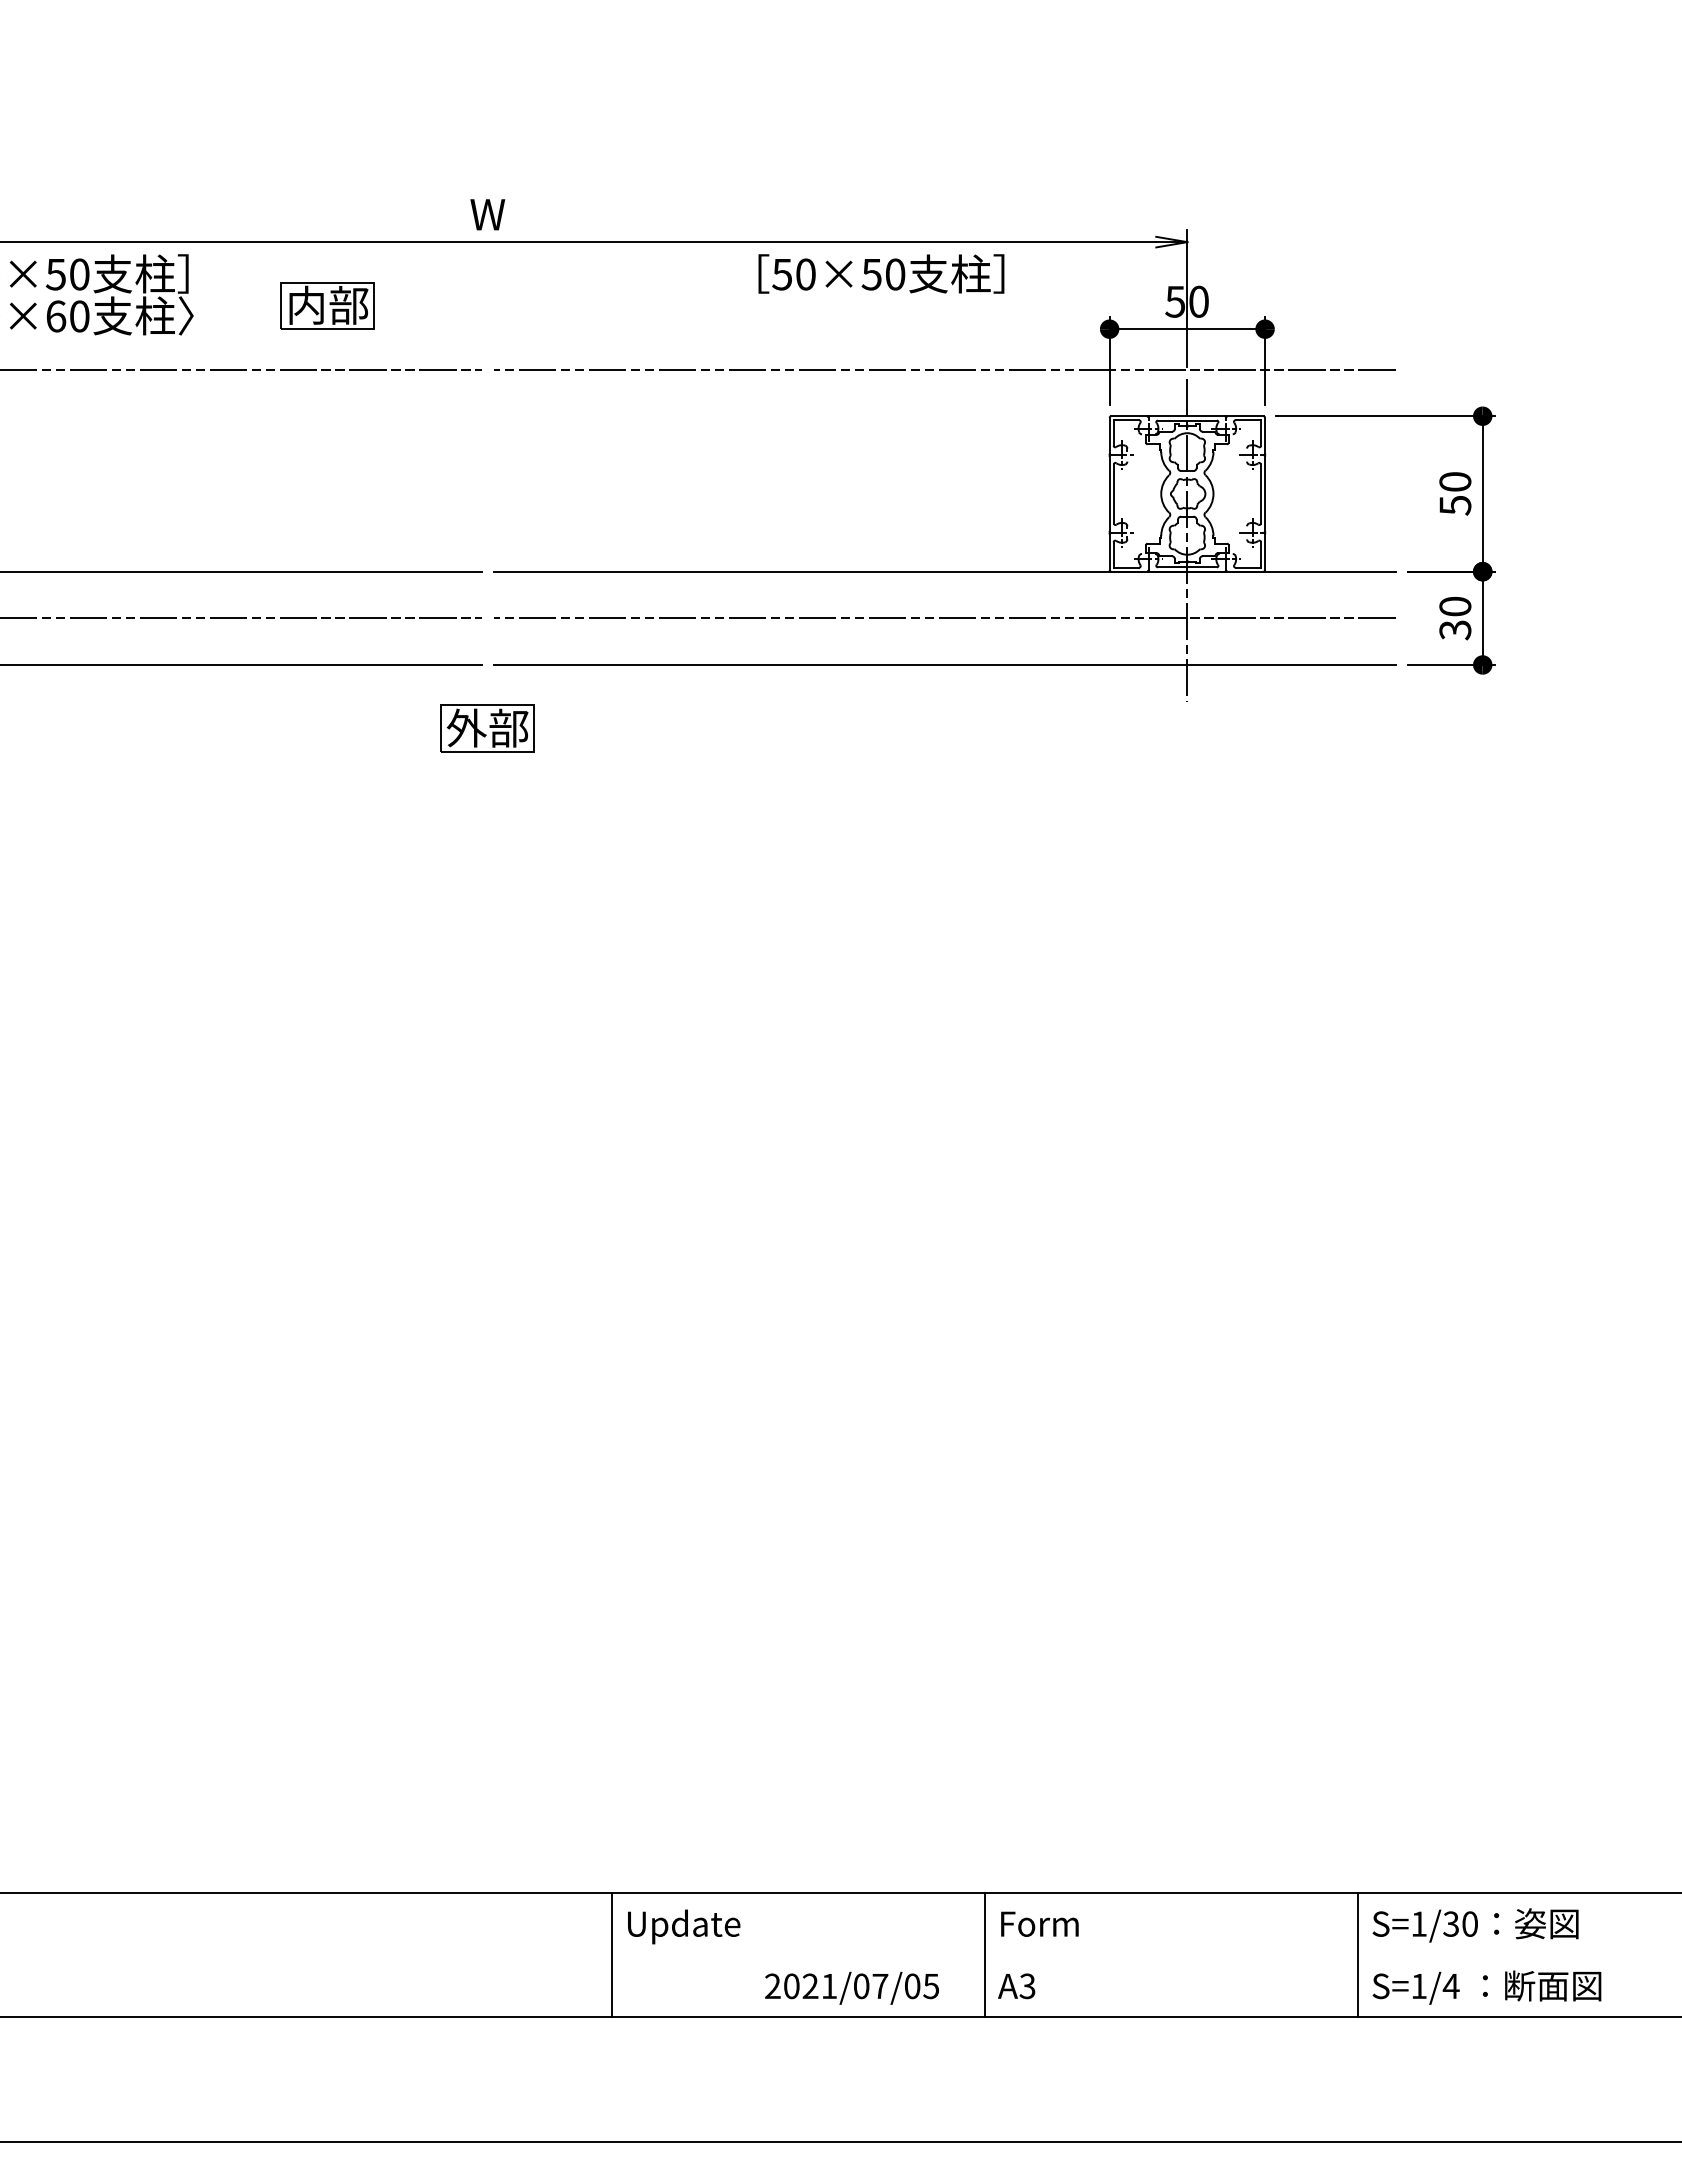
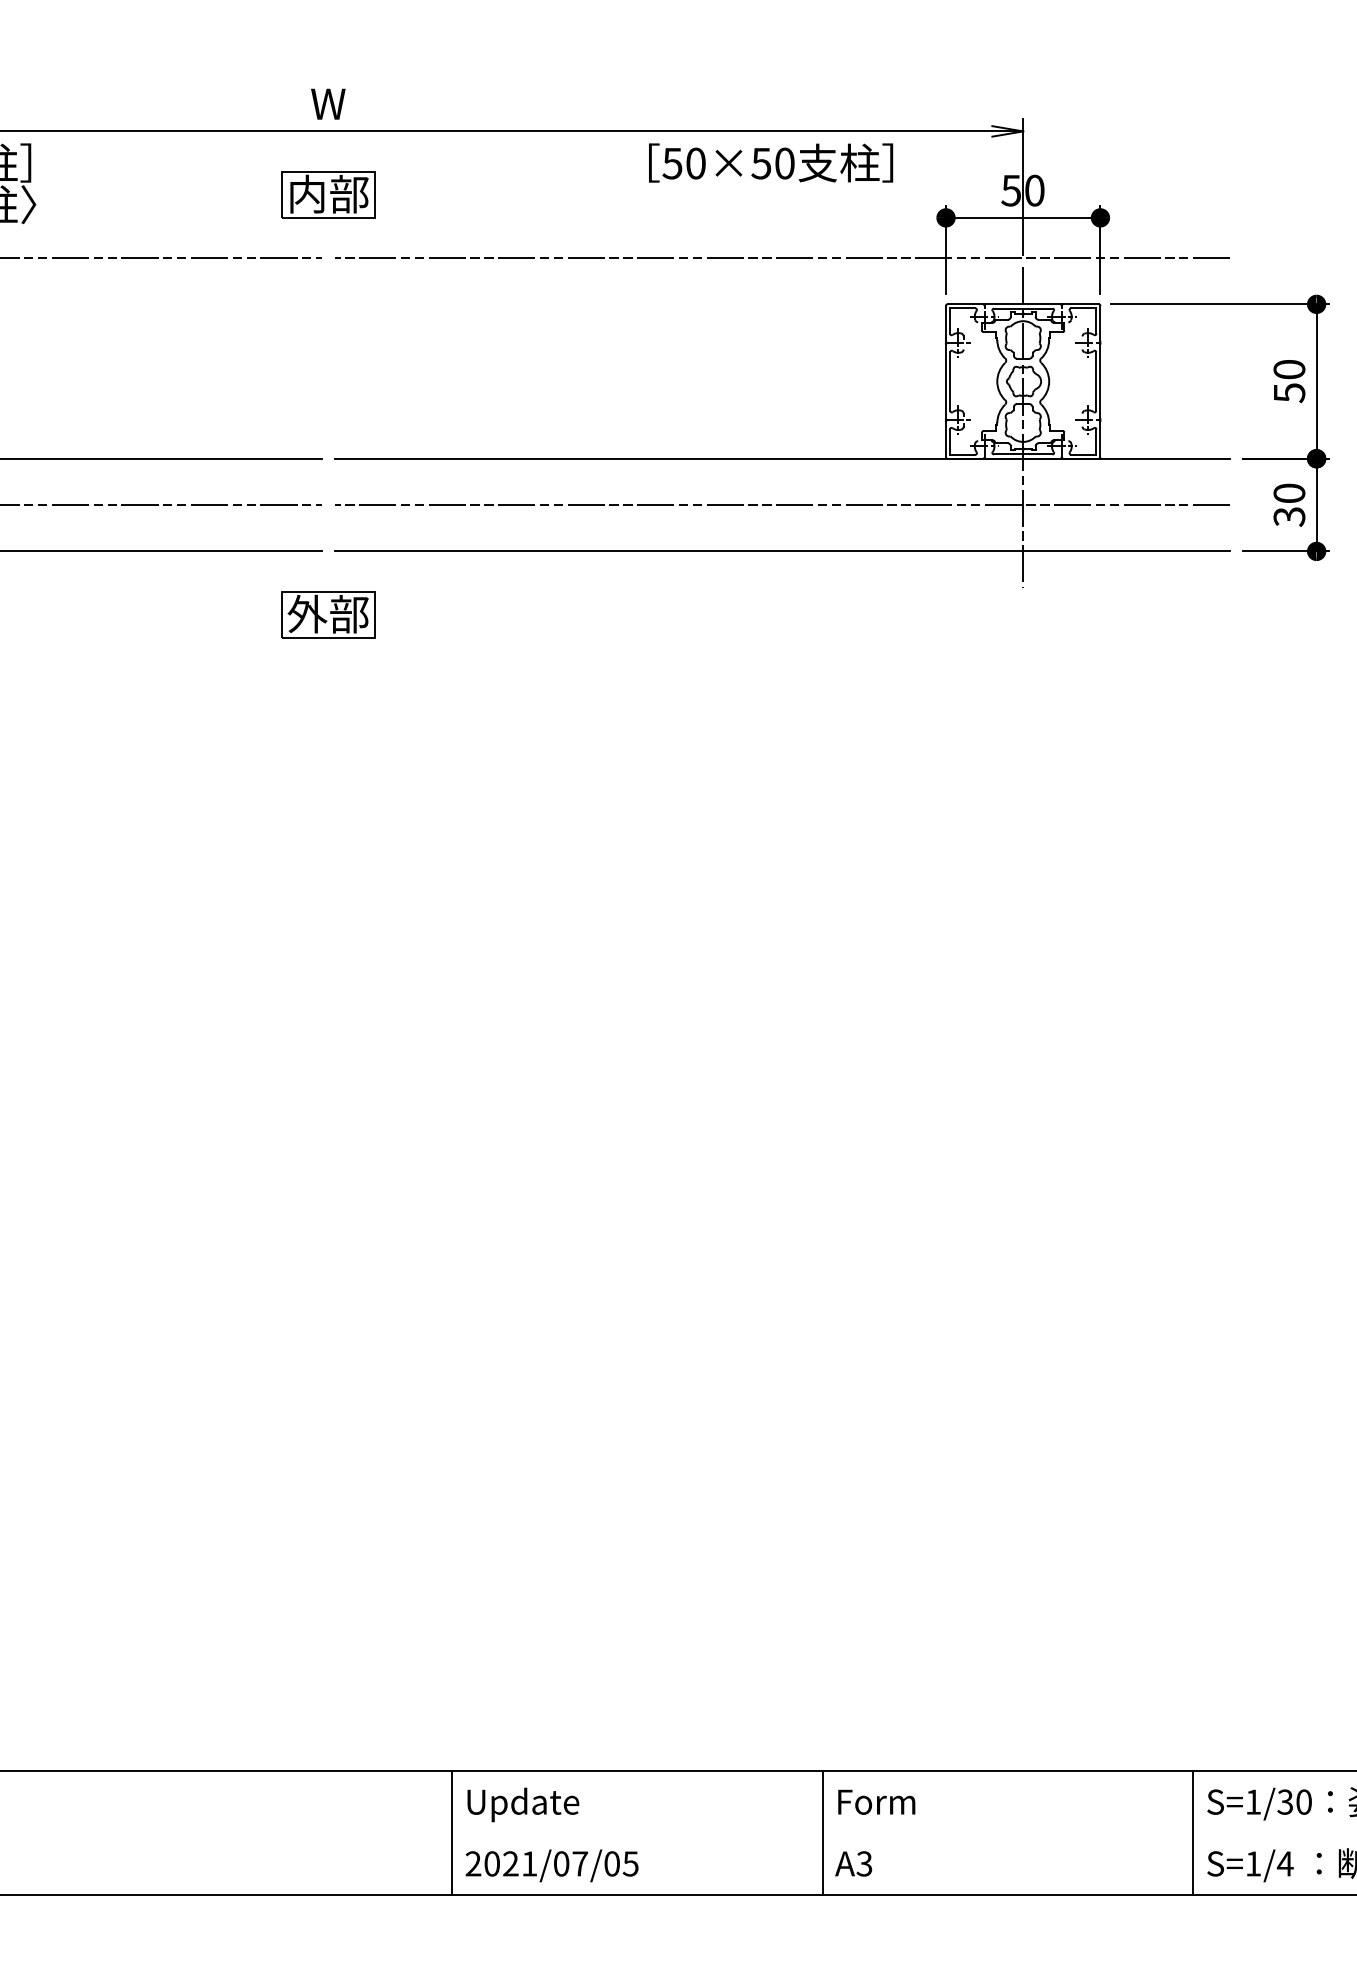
text: (881, 273) -> (771, 162), moved
part: (327, 305) -> (328, 194), moved
text: (851, 1987) -> (551, 1865), moved

